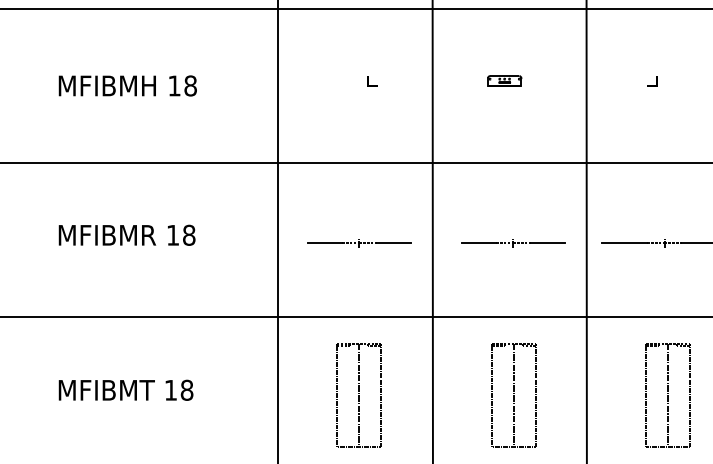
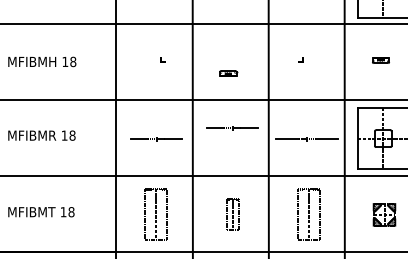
part: (505, 80) -> (228, 73), moved
part: (513, 243) -> (232, 128), moved
part: (513, 395) -> (232, 214), size x0.6

